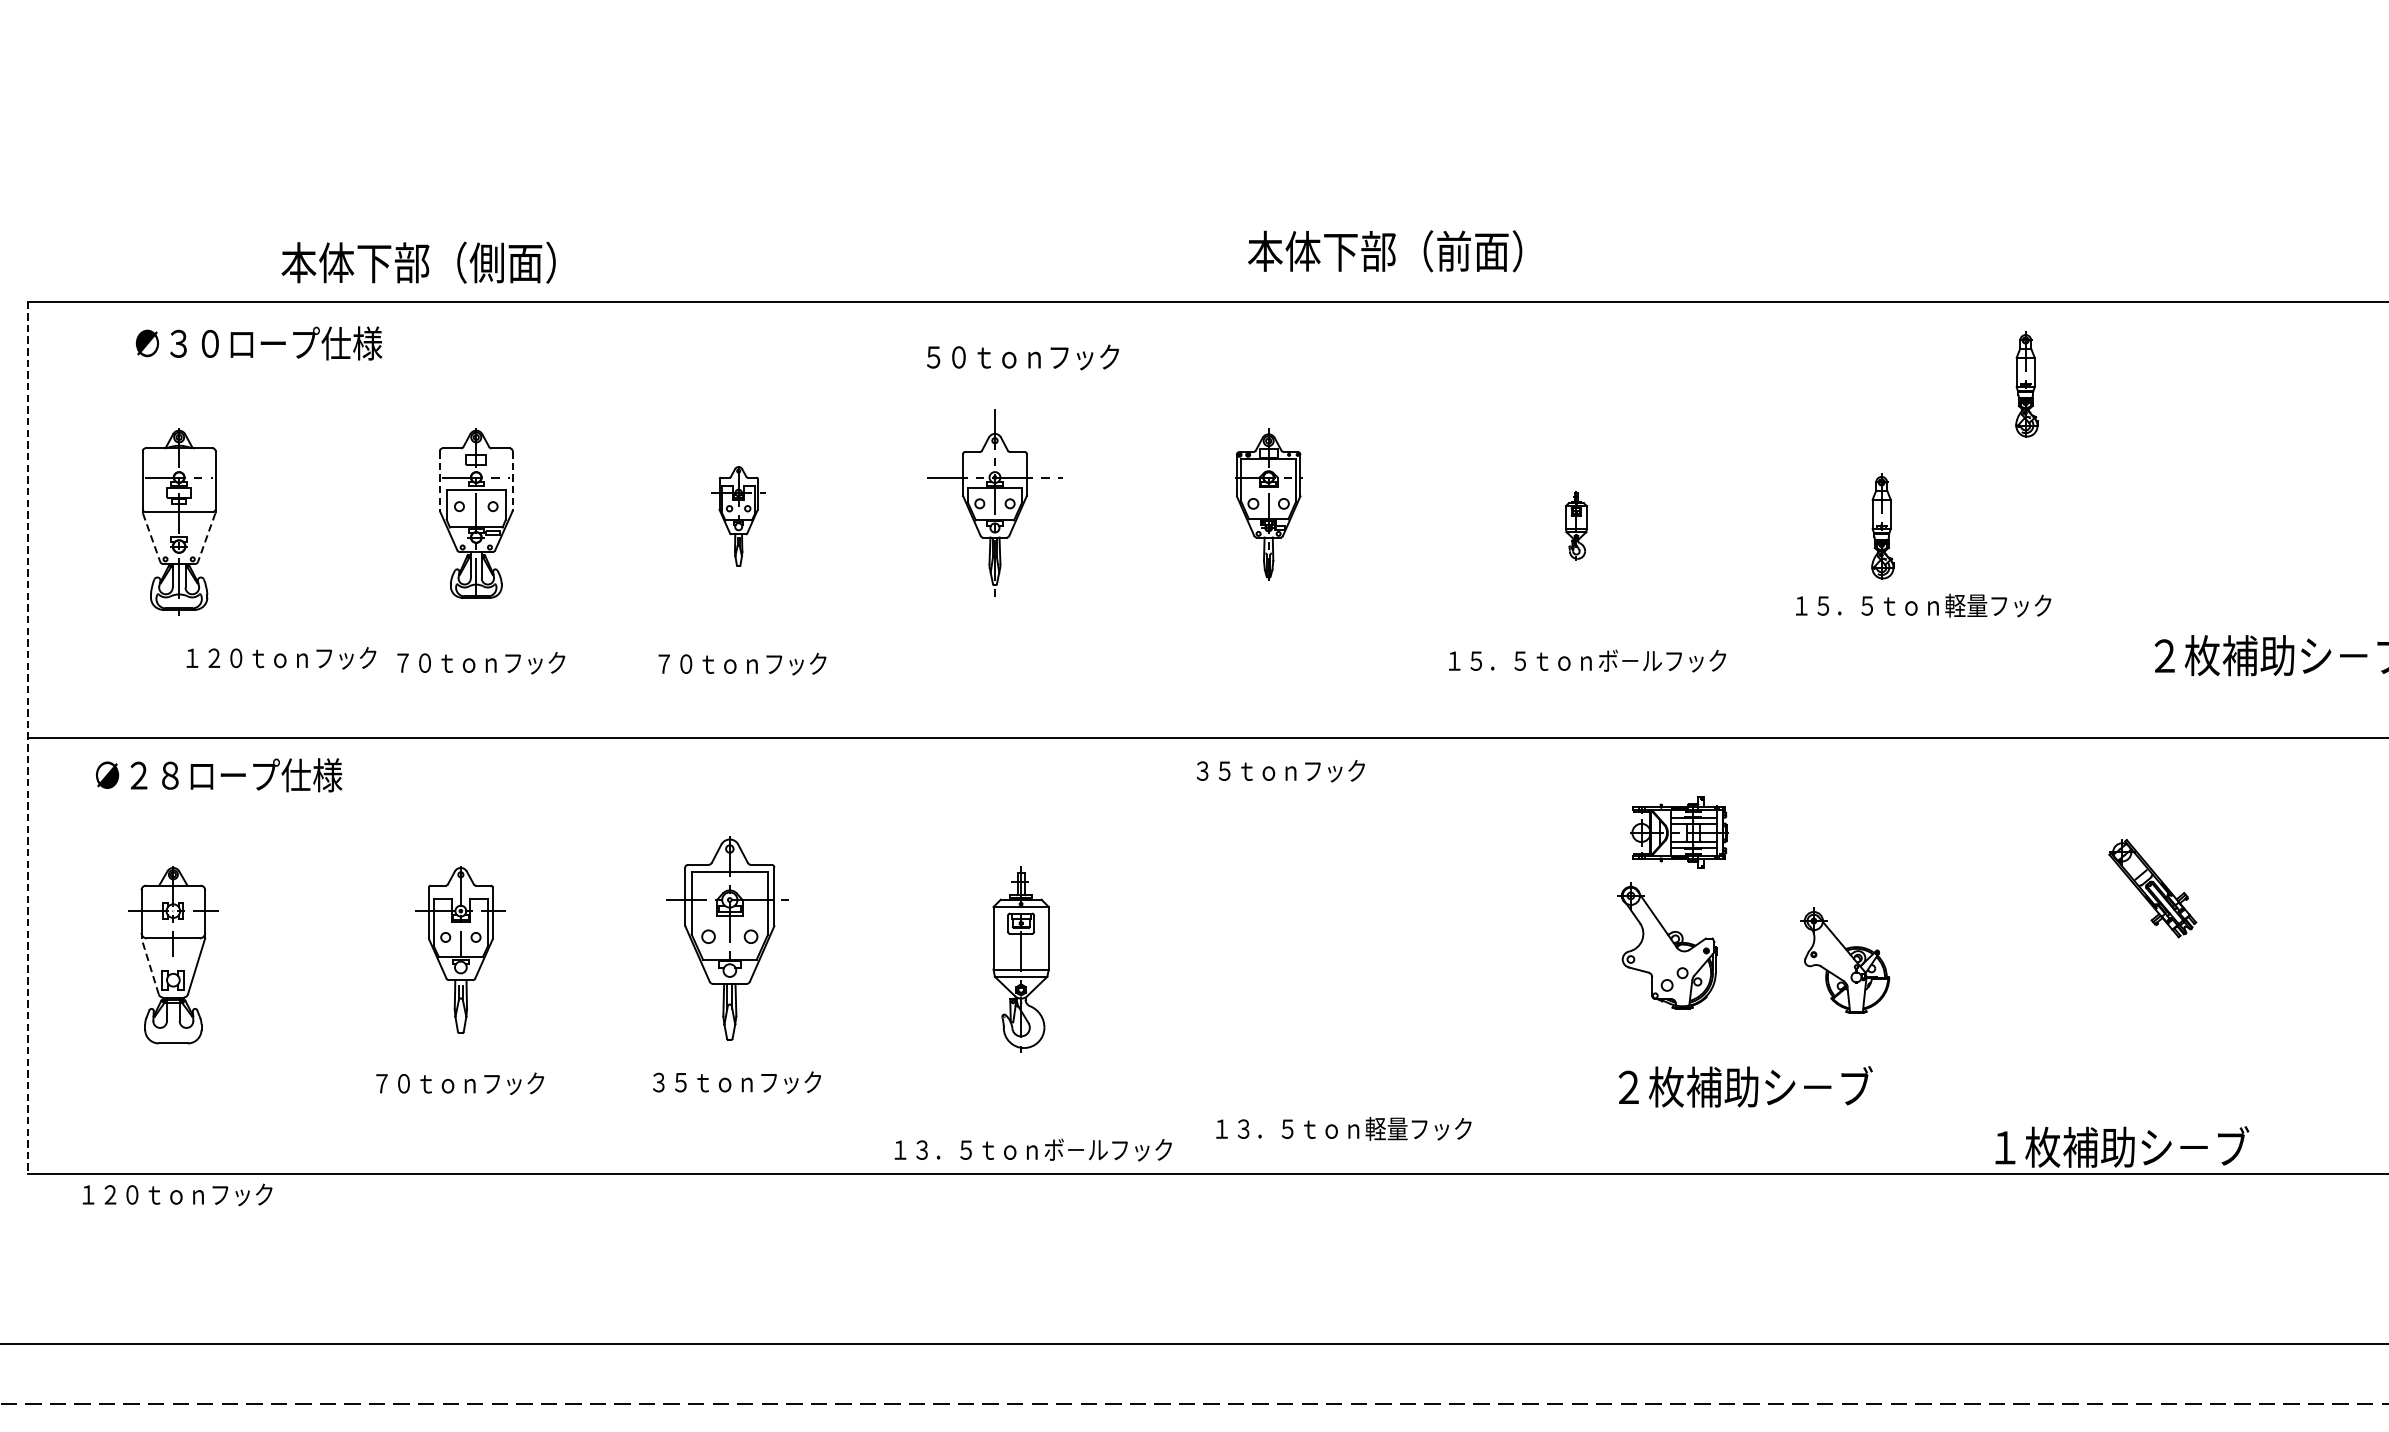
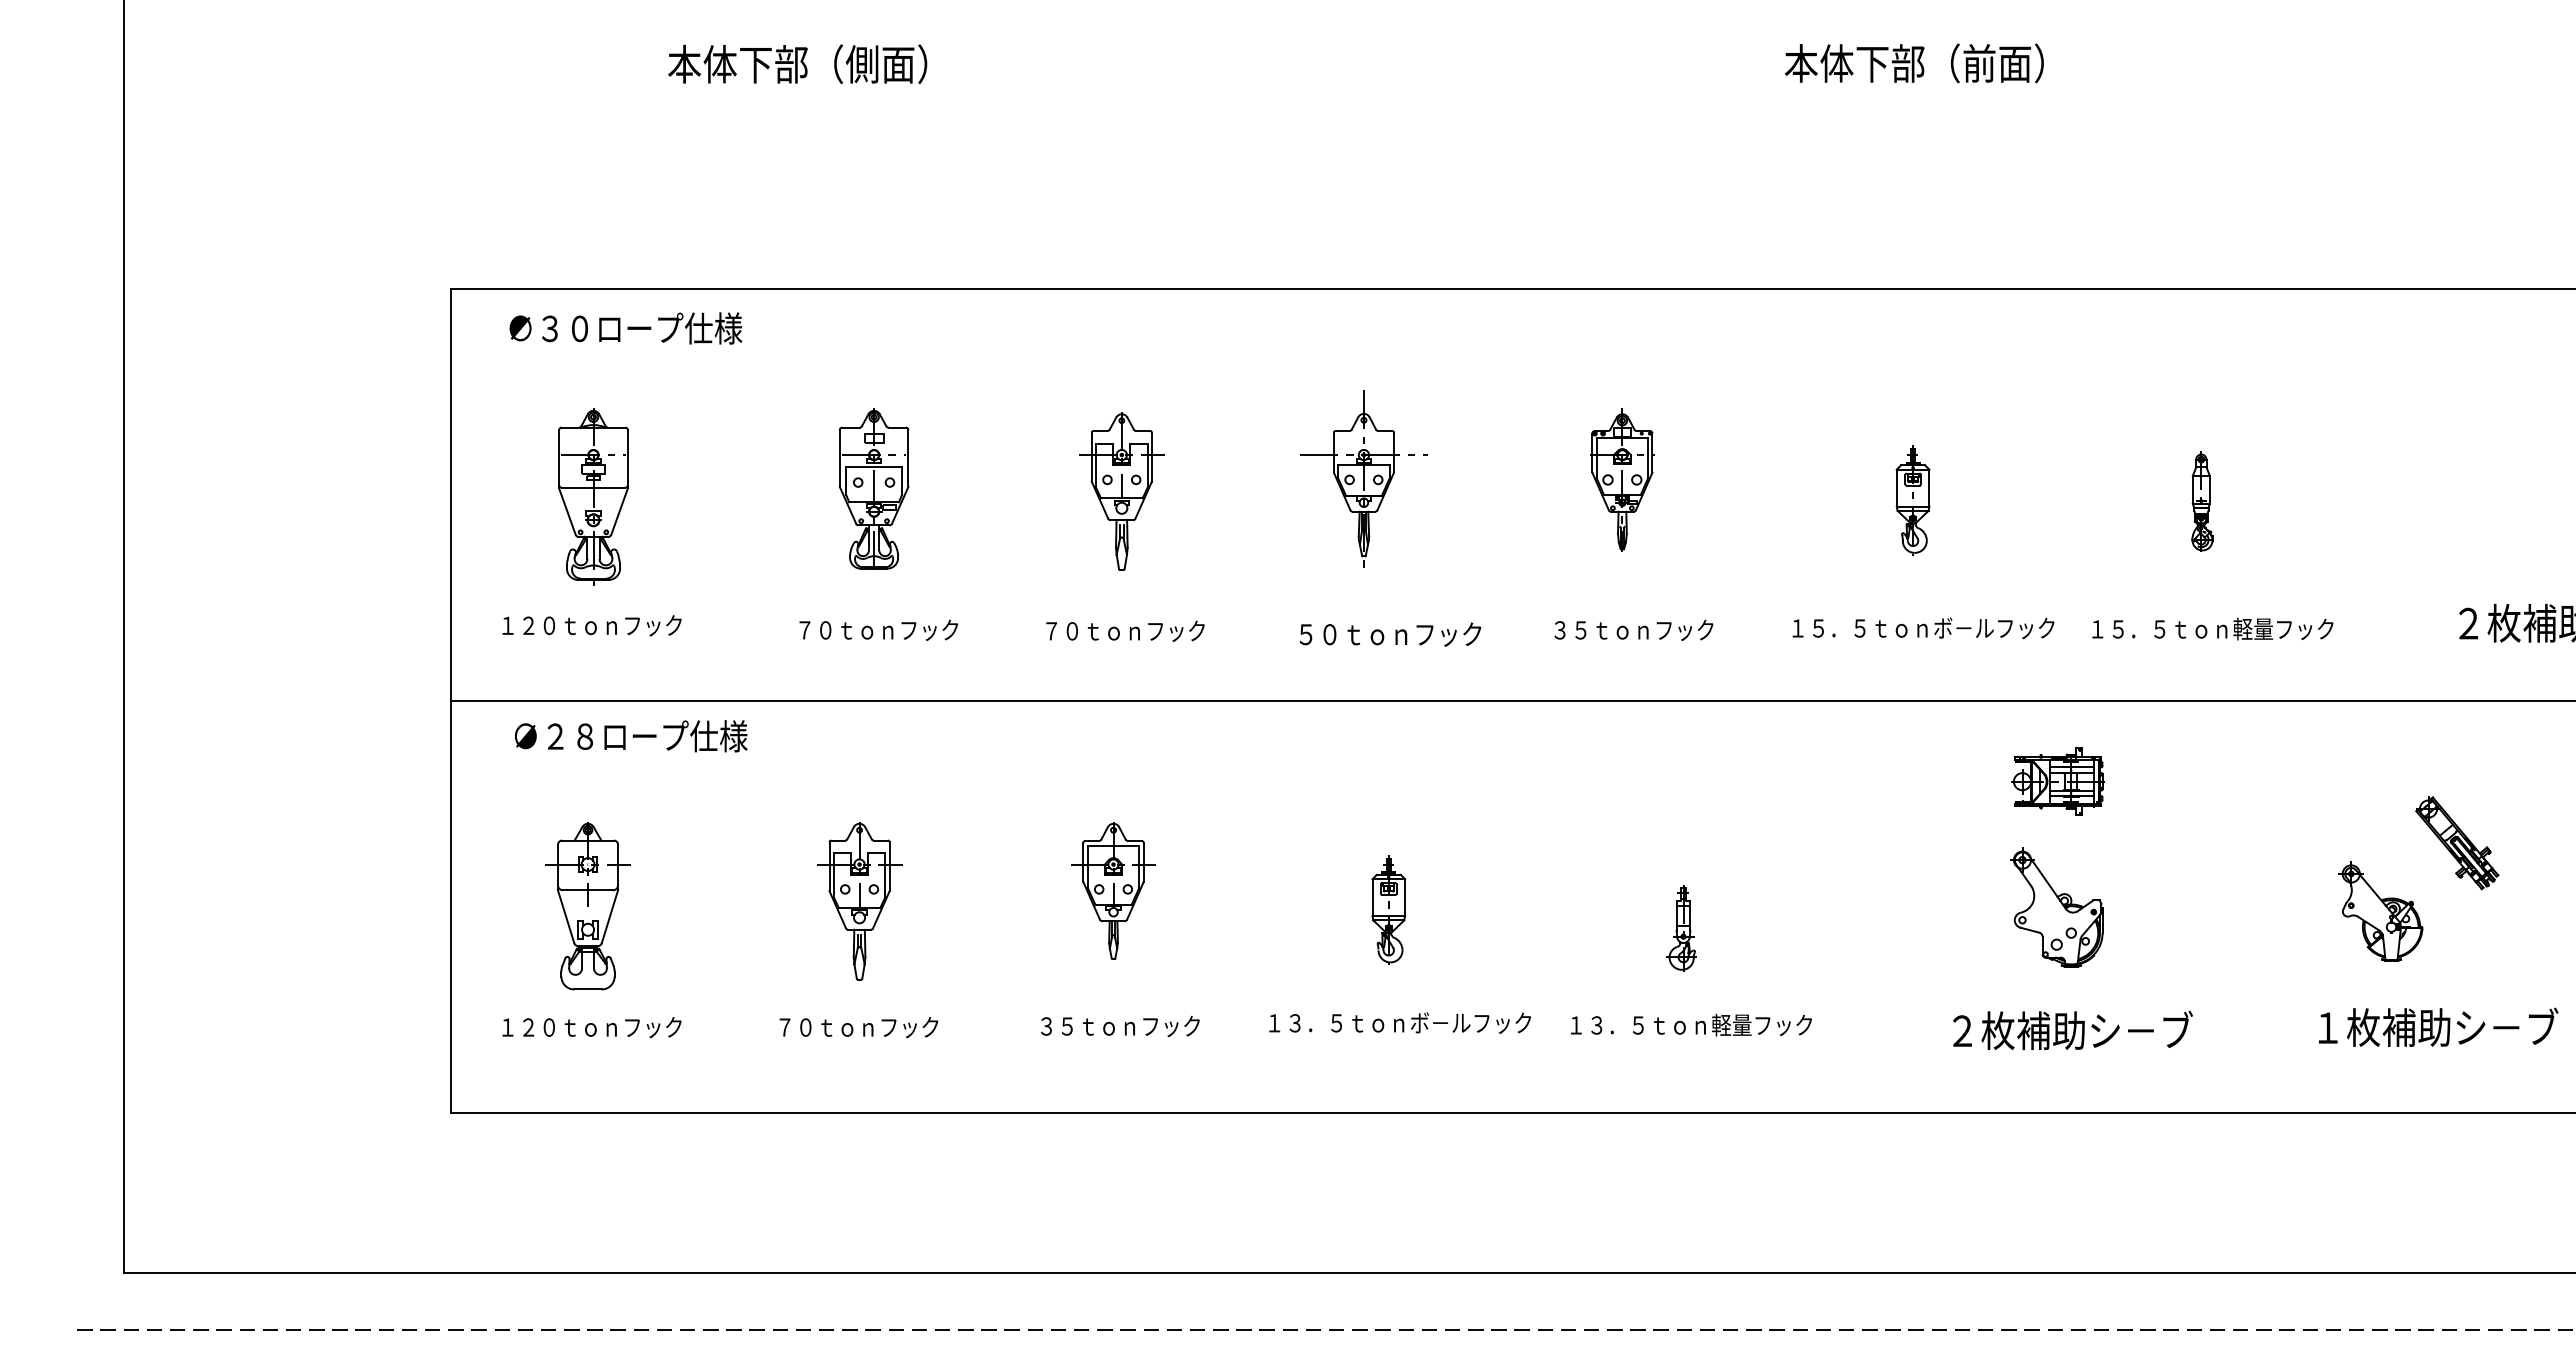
text: (1384, 251) -> (1913, 63), moved
text: (418, 261) -> (797, 63), moved
text: (258, 343) -> (625, 328), moved
text: (1023, 357) -> (1390, 634), moved
part: (2026, 384) -> (2338, 367), removed
line: (439, 481) -> (839, 458), dashed -> solid
line: (512, 481) -> (908, 458), dashed -> solid
part: (738, 516) -> (1121, 491), size x1.67
part: (1575, 525) -> (1912, 500), size x1.67
line: (151, 538) -> (567, 512), dashed -> solid
line: (206, 538) -> (619, 512), dashed -> solid
text: (1923, 605) -> (2212, 628), moved
text: (280, 657) -> (591, 625), moved
line: (27, 738) -> (450, 701), dashed -> solid
text: (1280, 770) -> (1633, 629), moved
part: (1678, 832) -> (2057, 781), moved
part: (729, 938) -> (1113, 890), size x0.71
part: (1666, 946) -> (2056, 907), moved
part: (1020, 958) -> (1388, 909), size x0.62
part: (1844, 960) -> (2380, 911), moved
line: (150, 966) -> (566, 916), dashed -> solid
part: (1331, 978) -> (1681, 928), added
text: (1343, 1128) -> (1691, 1024), moved
text: (2122, 1146) -> (2438, 1026), moved
text: (1032, 1149) -> (1399, 1022), moved
text: (177, 1194) -> (591, 1027), moved

